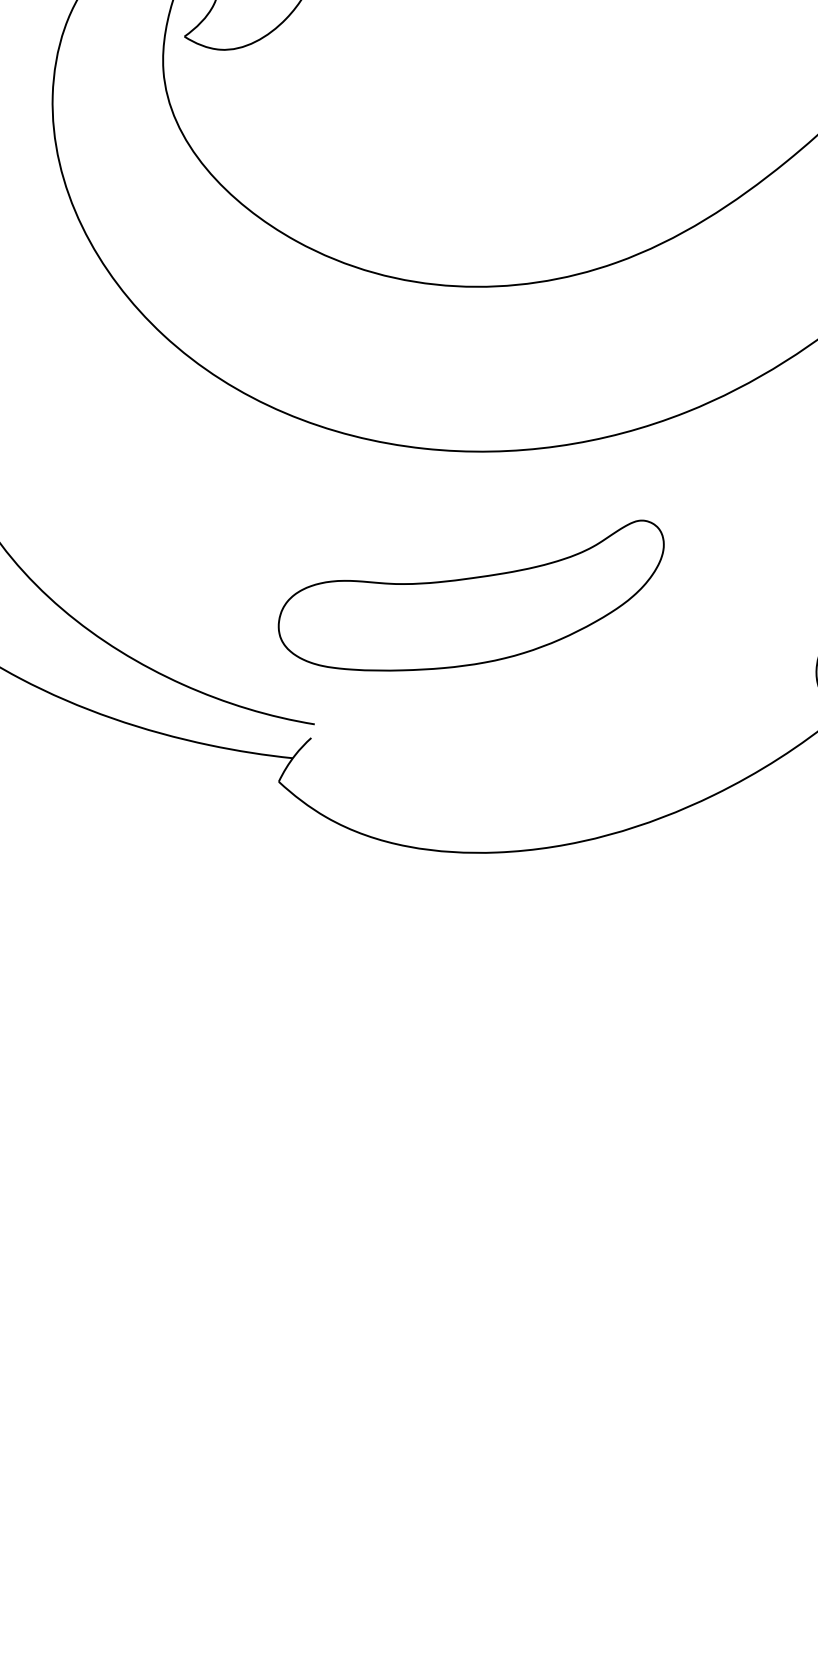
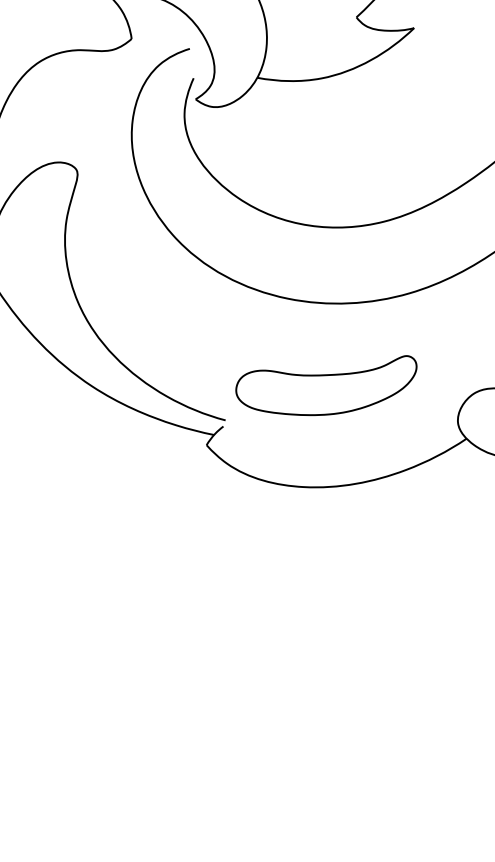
part: (472, 600) -> (326, 385), moved

